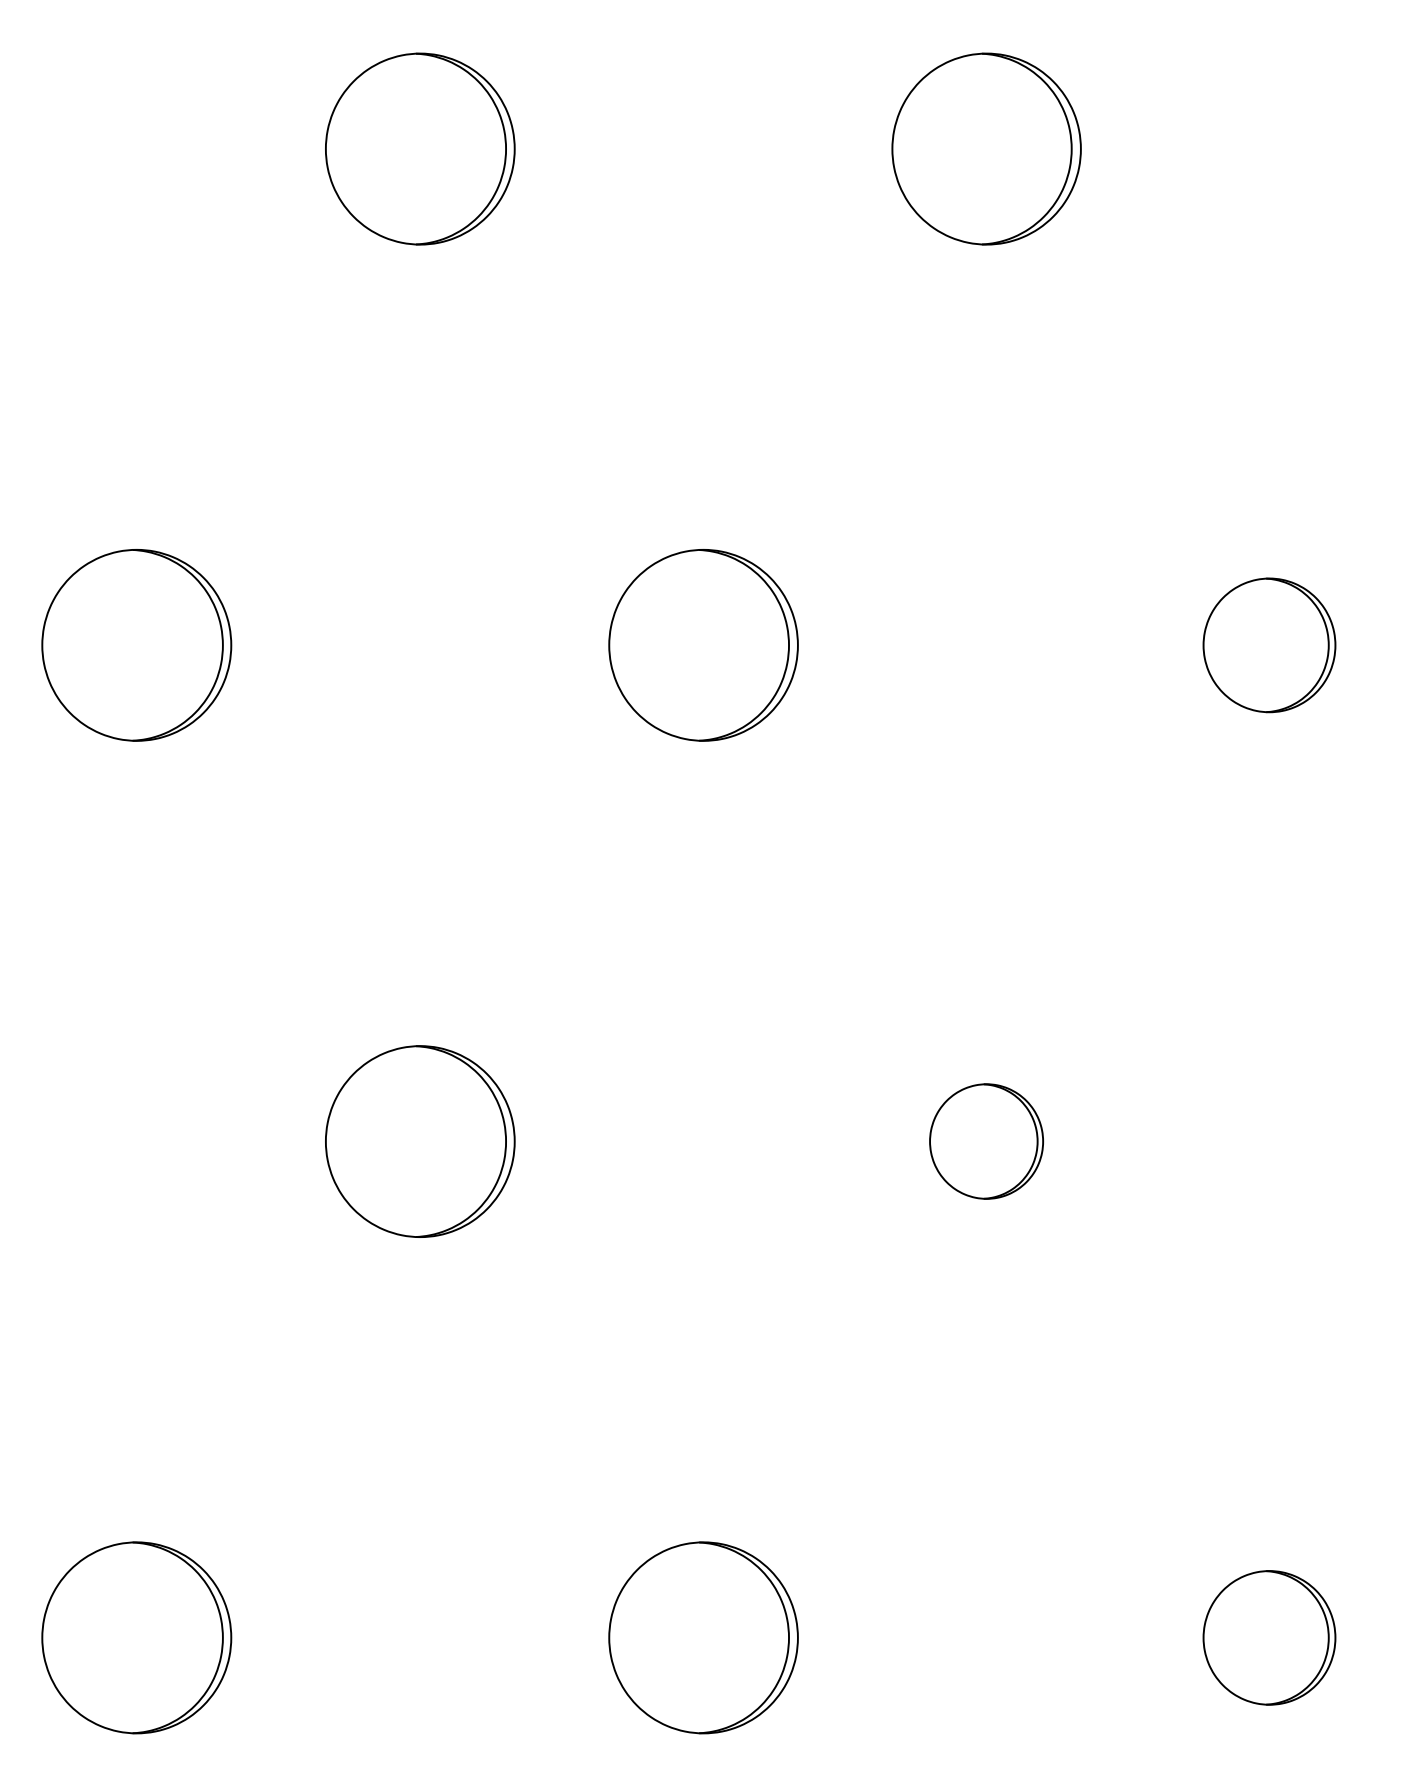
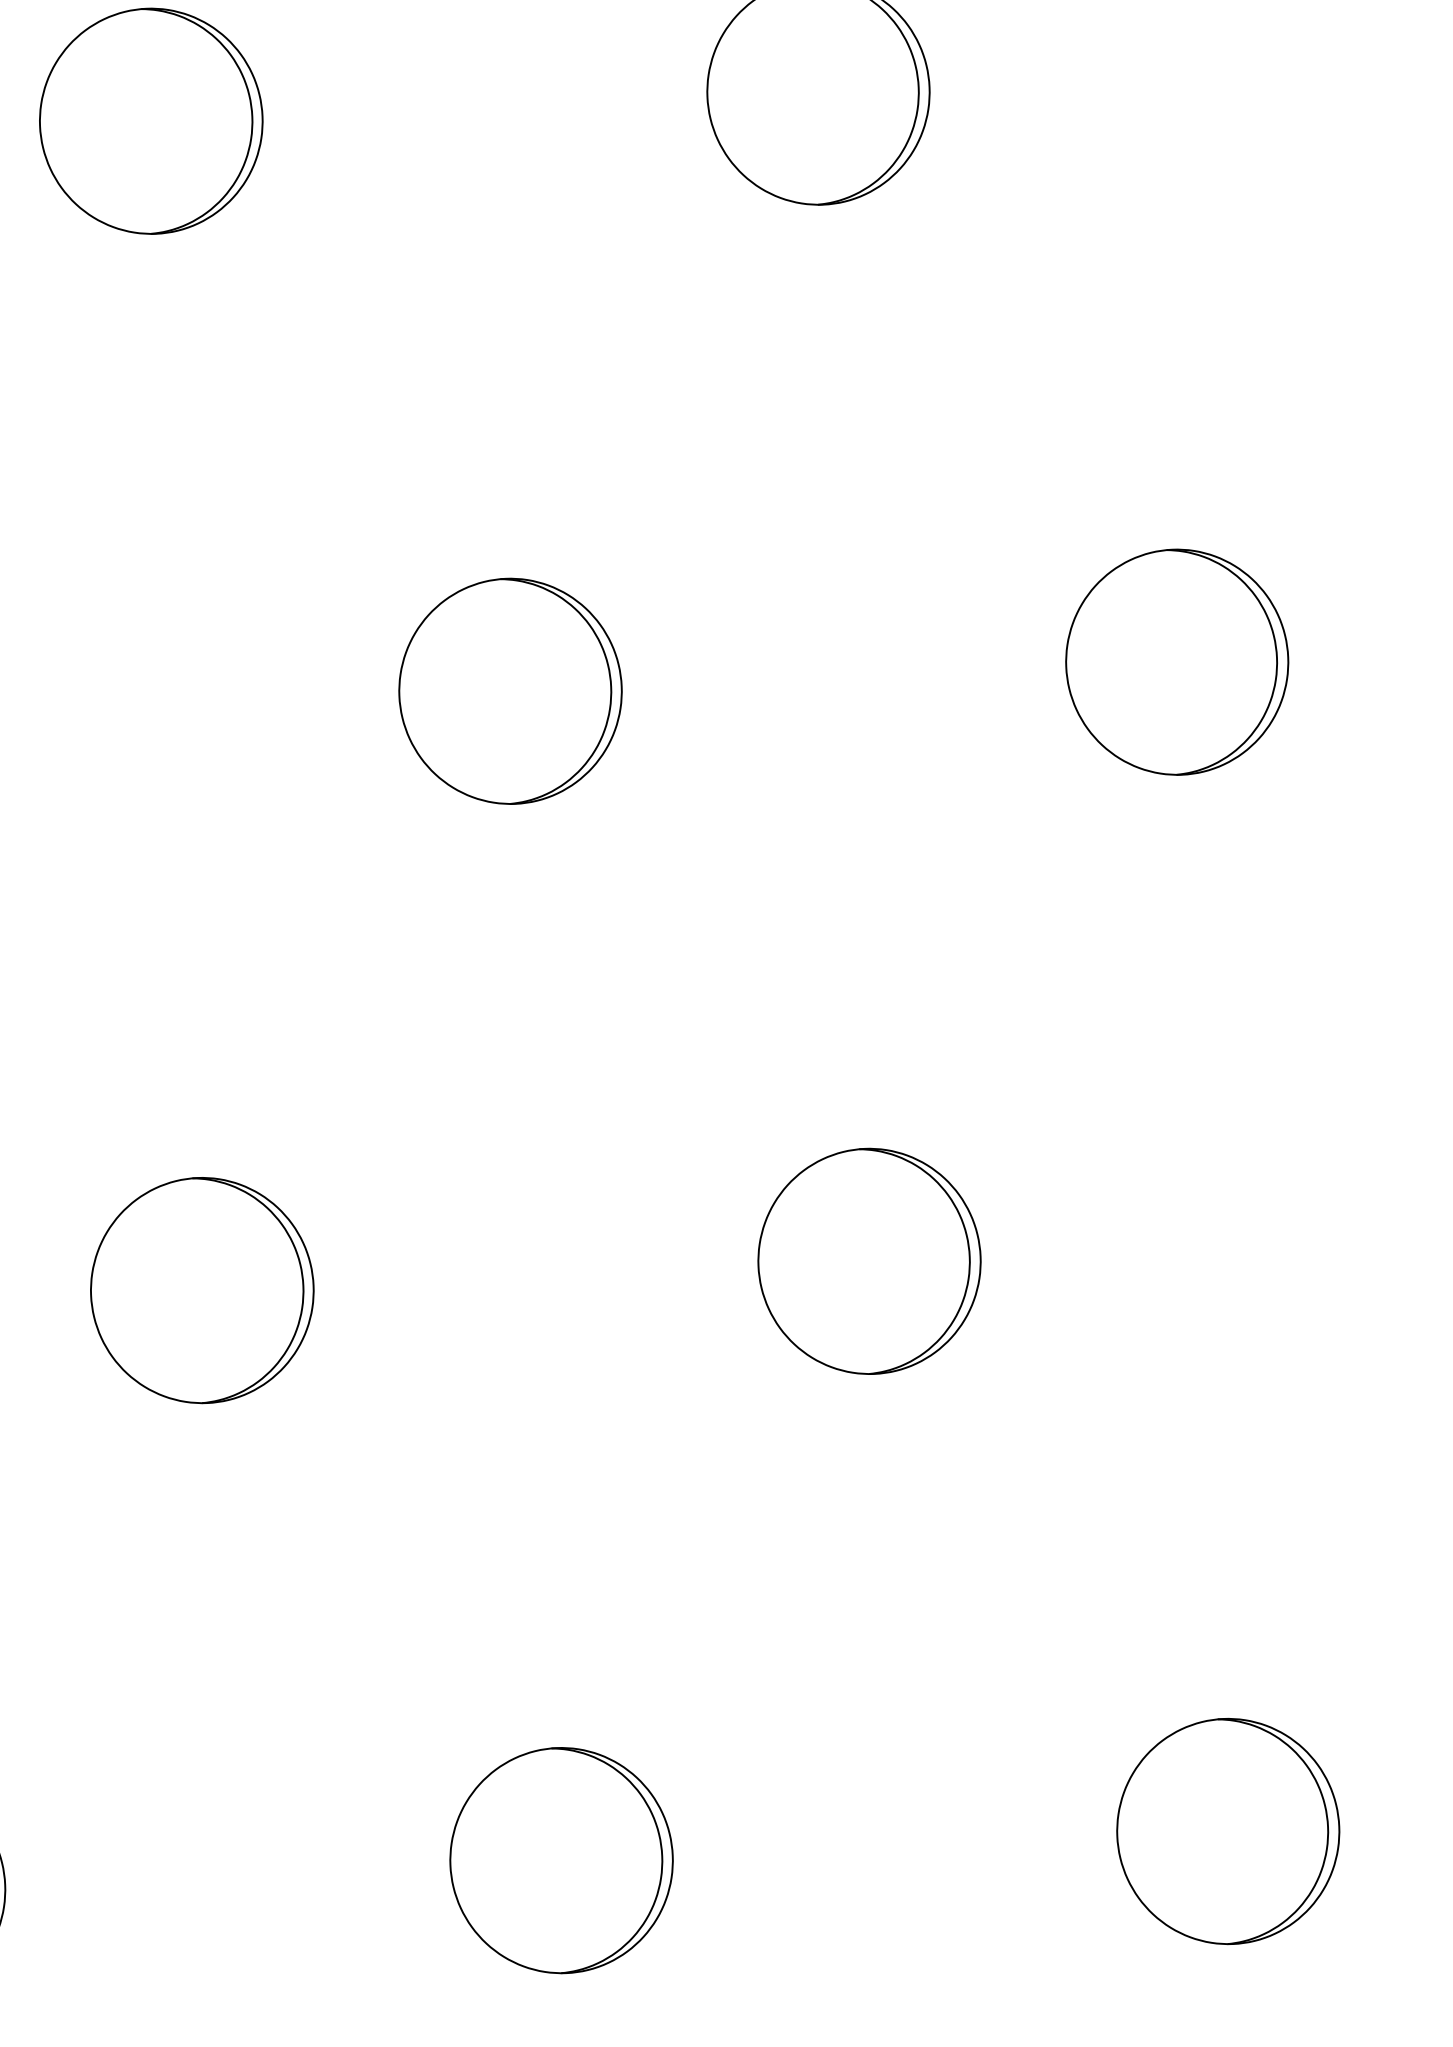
part: (1269, 645) -> (1177, 662), size x1.43
part: (986, 1141) -> (869, 1261), size x1.67
part: (1269, 1637) -> (1228, 1831), size x1.43

